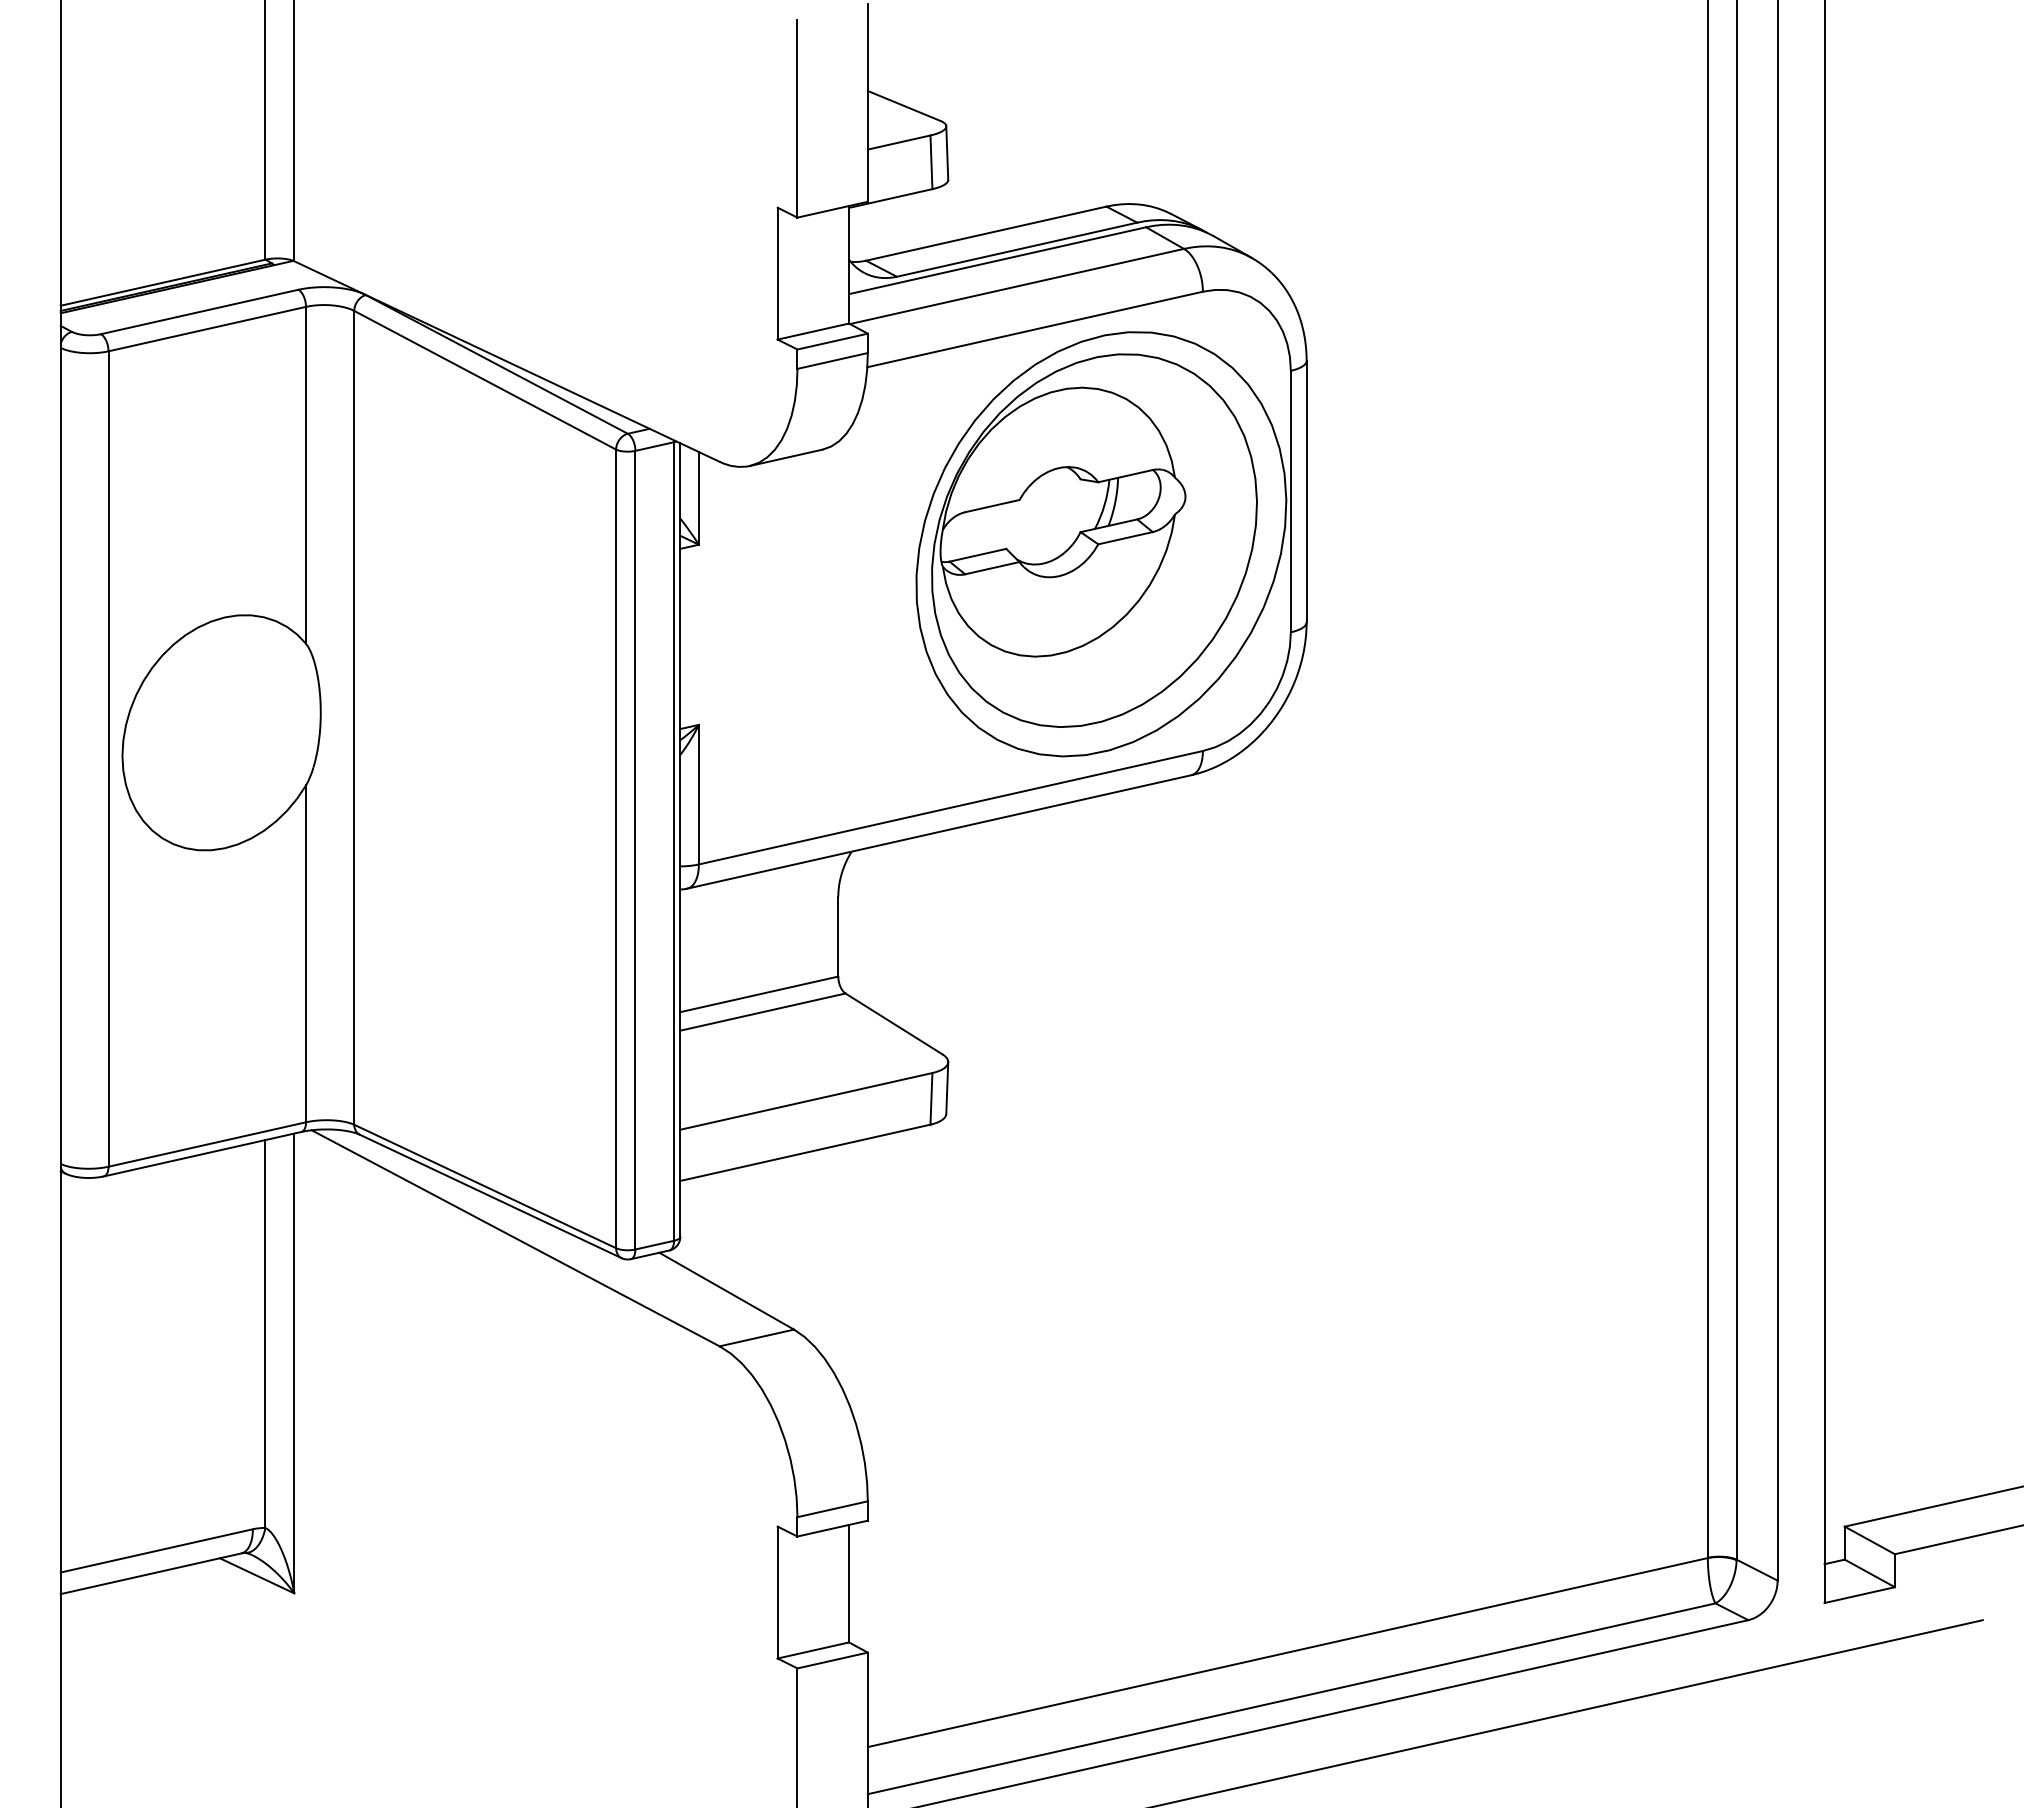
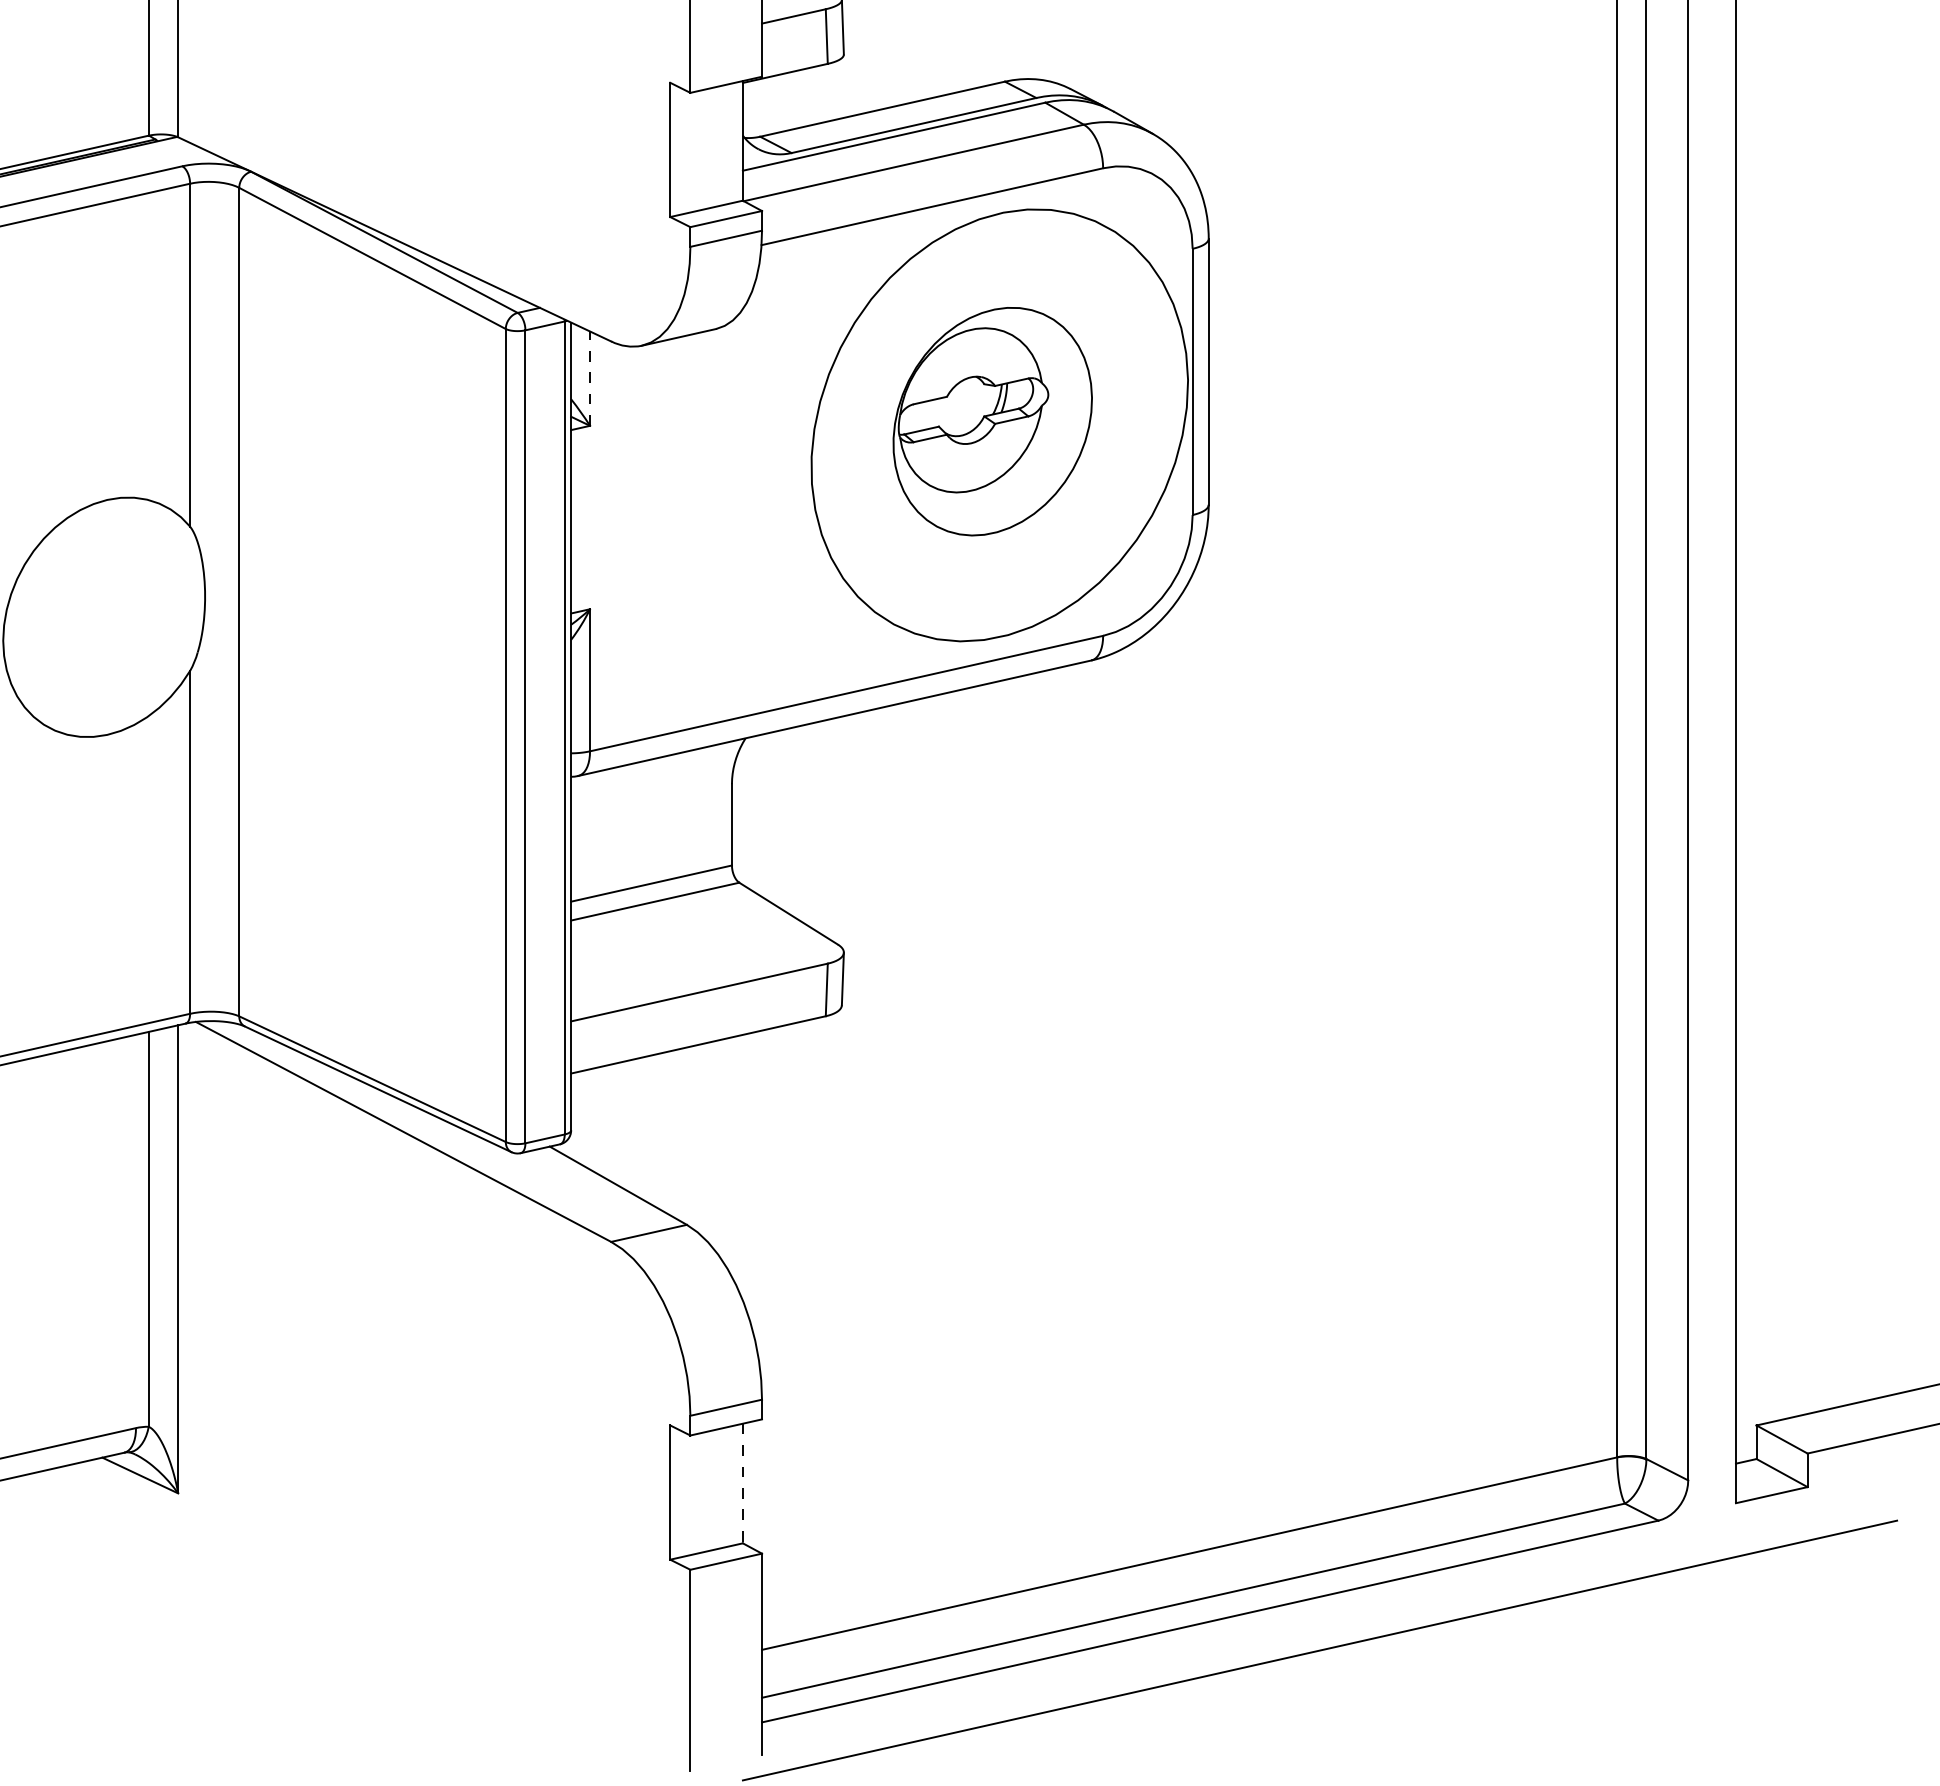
line: (698, 497) -> (589, 377), solid -> dashed
part: (1094, 540) -> (992, 421), size x0.6
line: (849, 1583) -> (743, 1483), solid -> dashed

